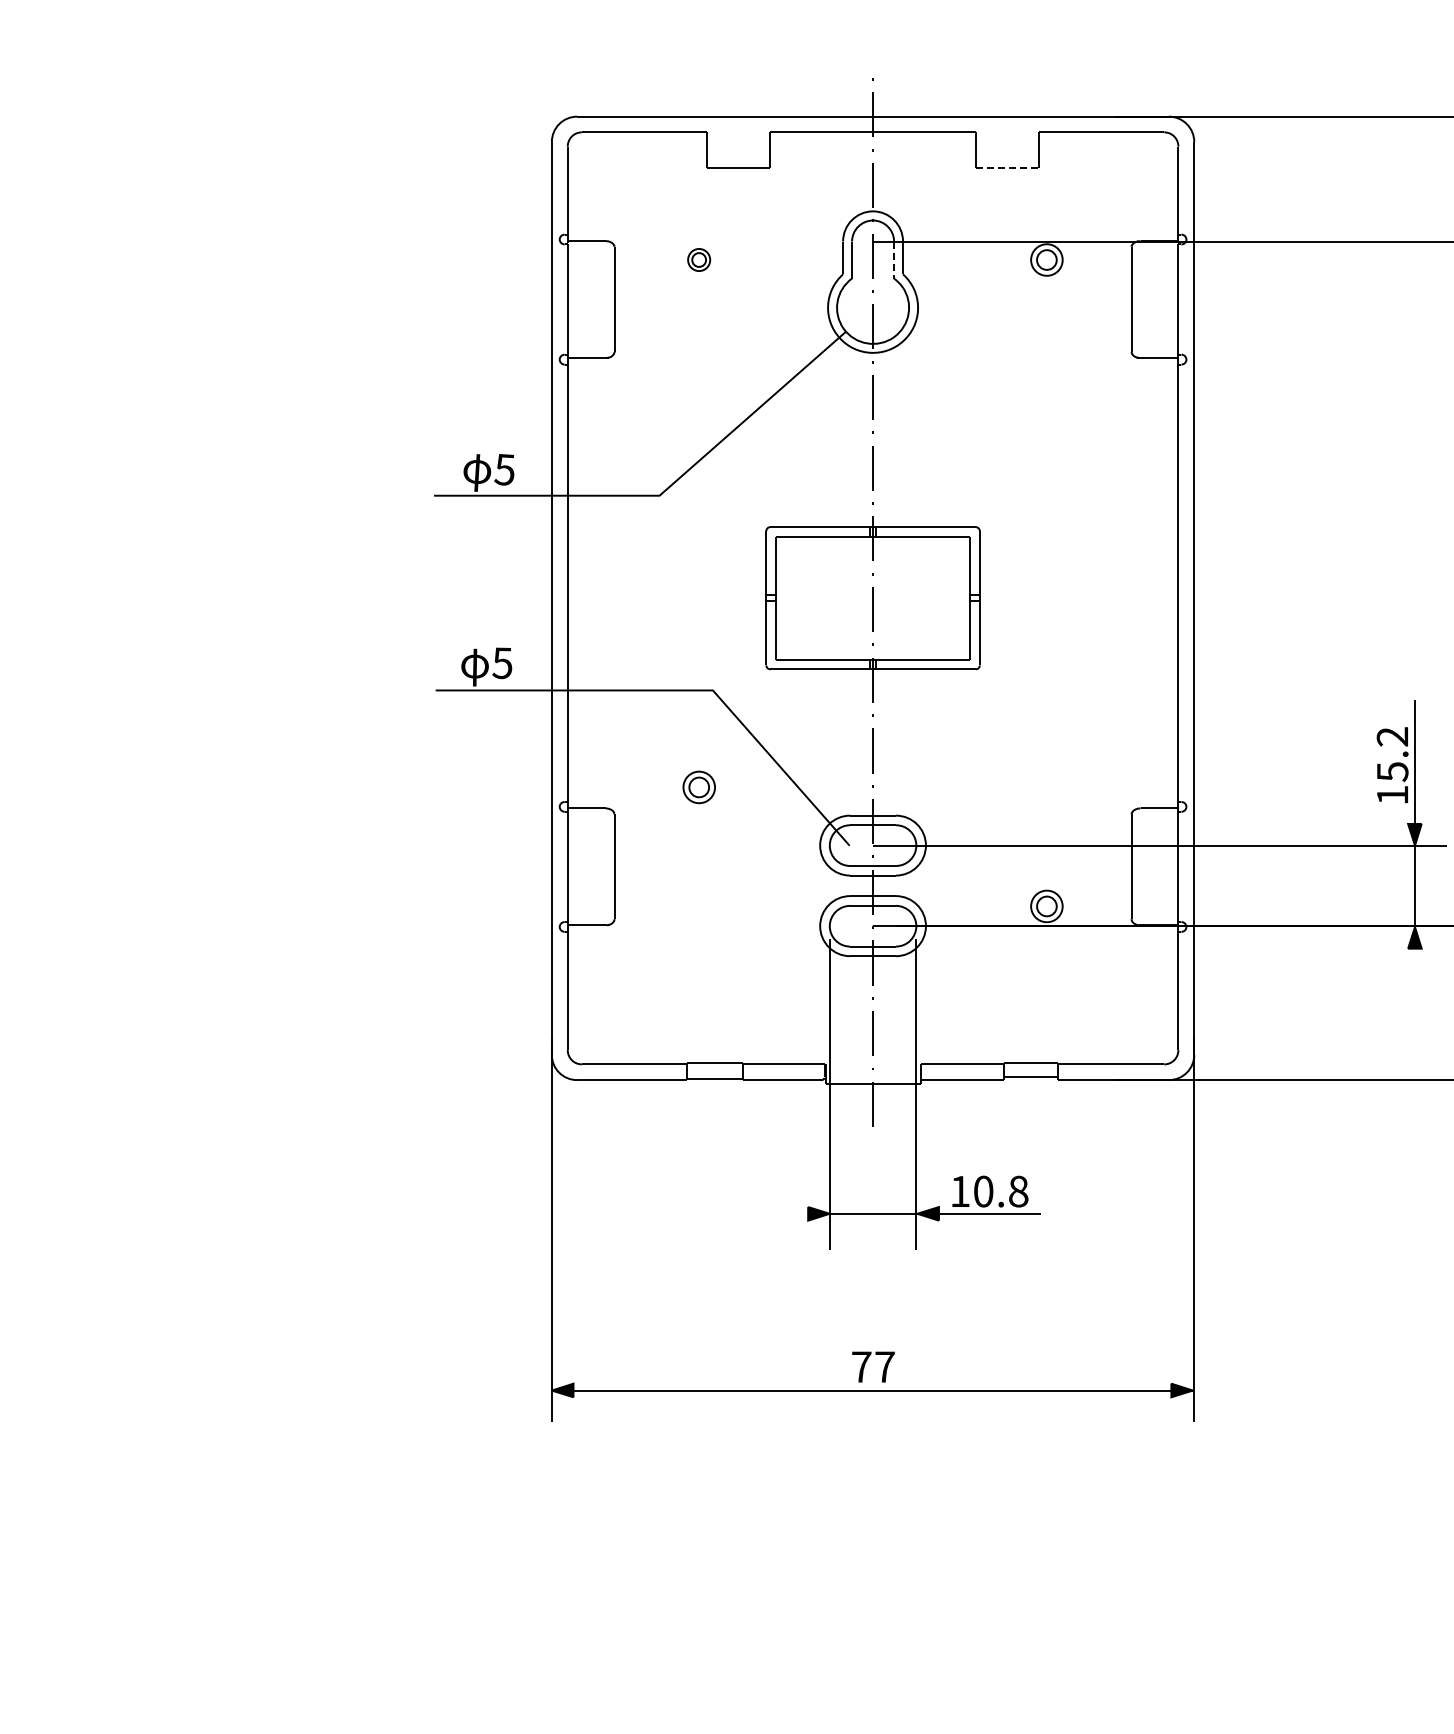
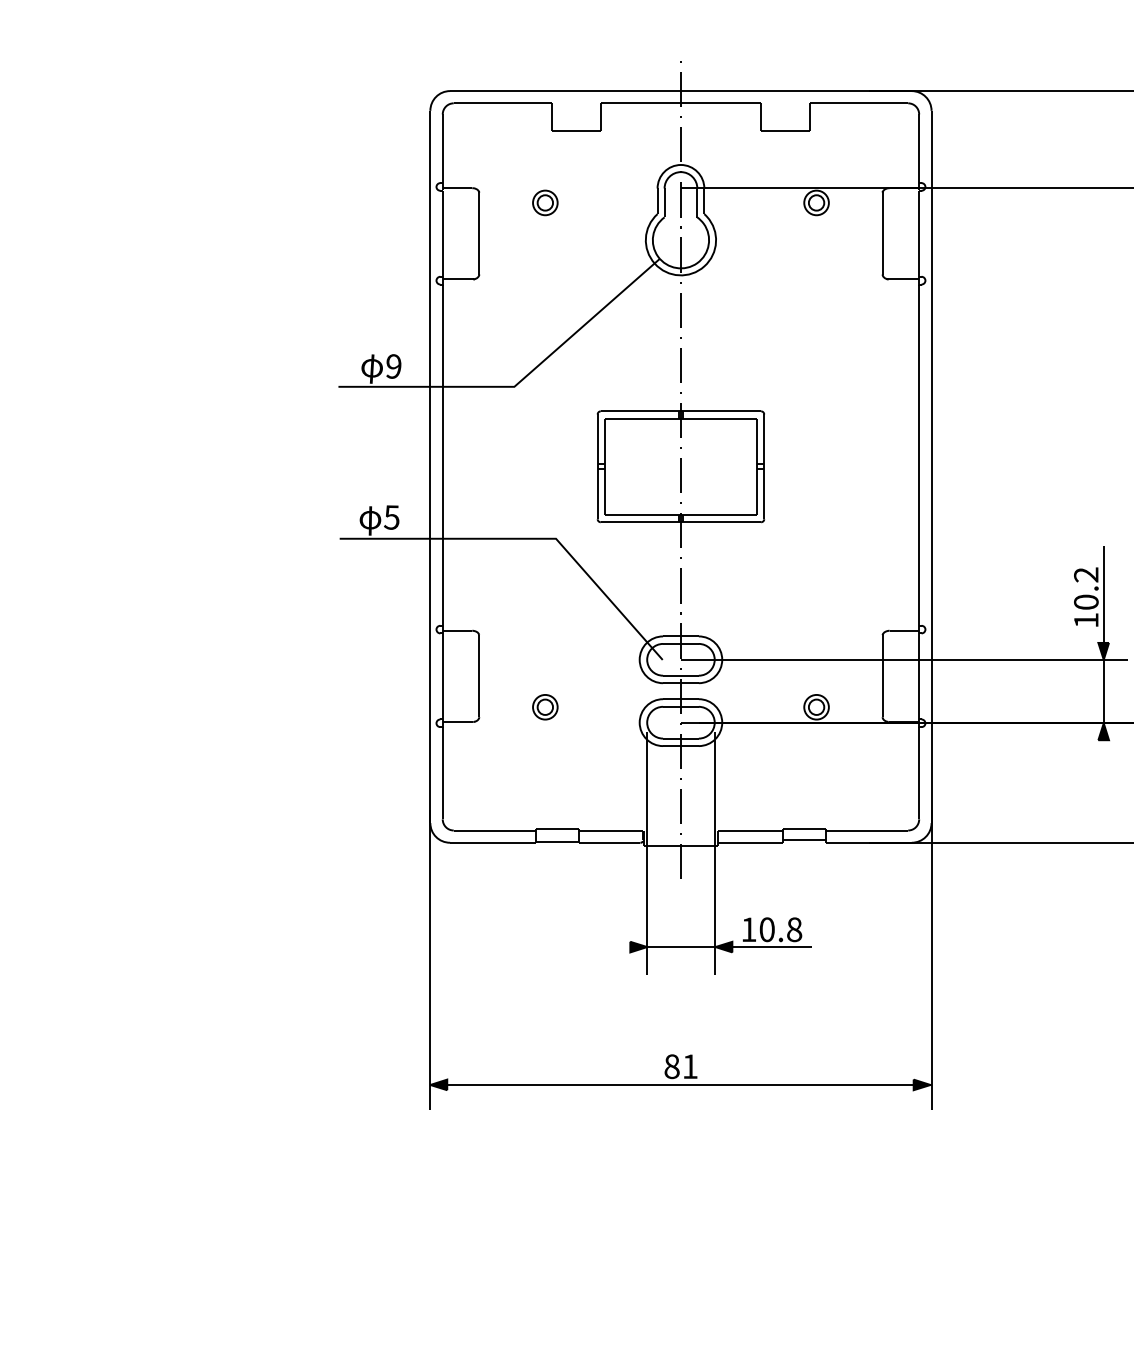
line: (1007, 167) -> (785, 130), dashed -> solid
part: (698, 259) -> (544, 202), size x1.43
line: (894, 260) -> (697, 203), dashed -> solid
text: (504, 469) -> (393, 366), 5 -> 9
text: (1392, 772) -> (1086, 602), 15.2 -> 10.2
part: (698, 787) -> (544, 707), moved
text: (873, 1366) -> (681, 1066), 77 -> 81

